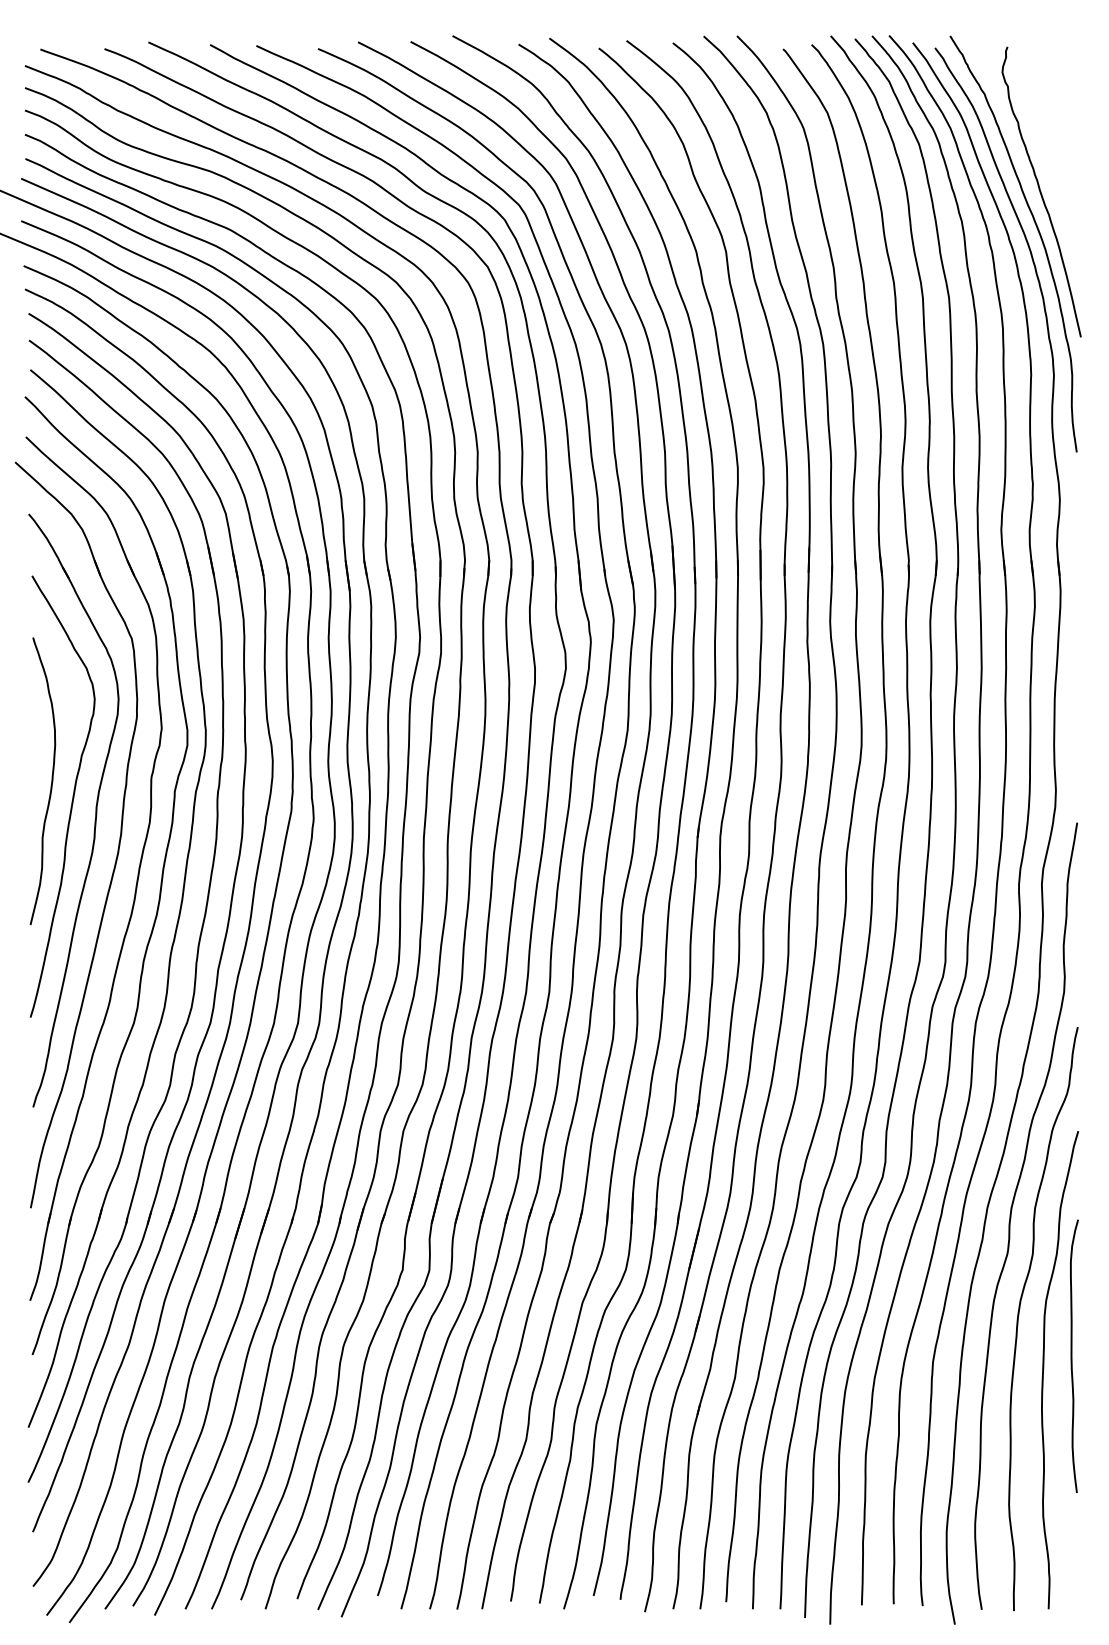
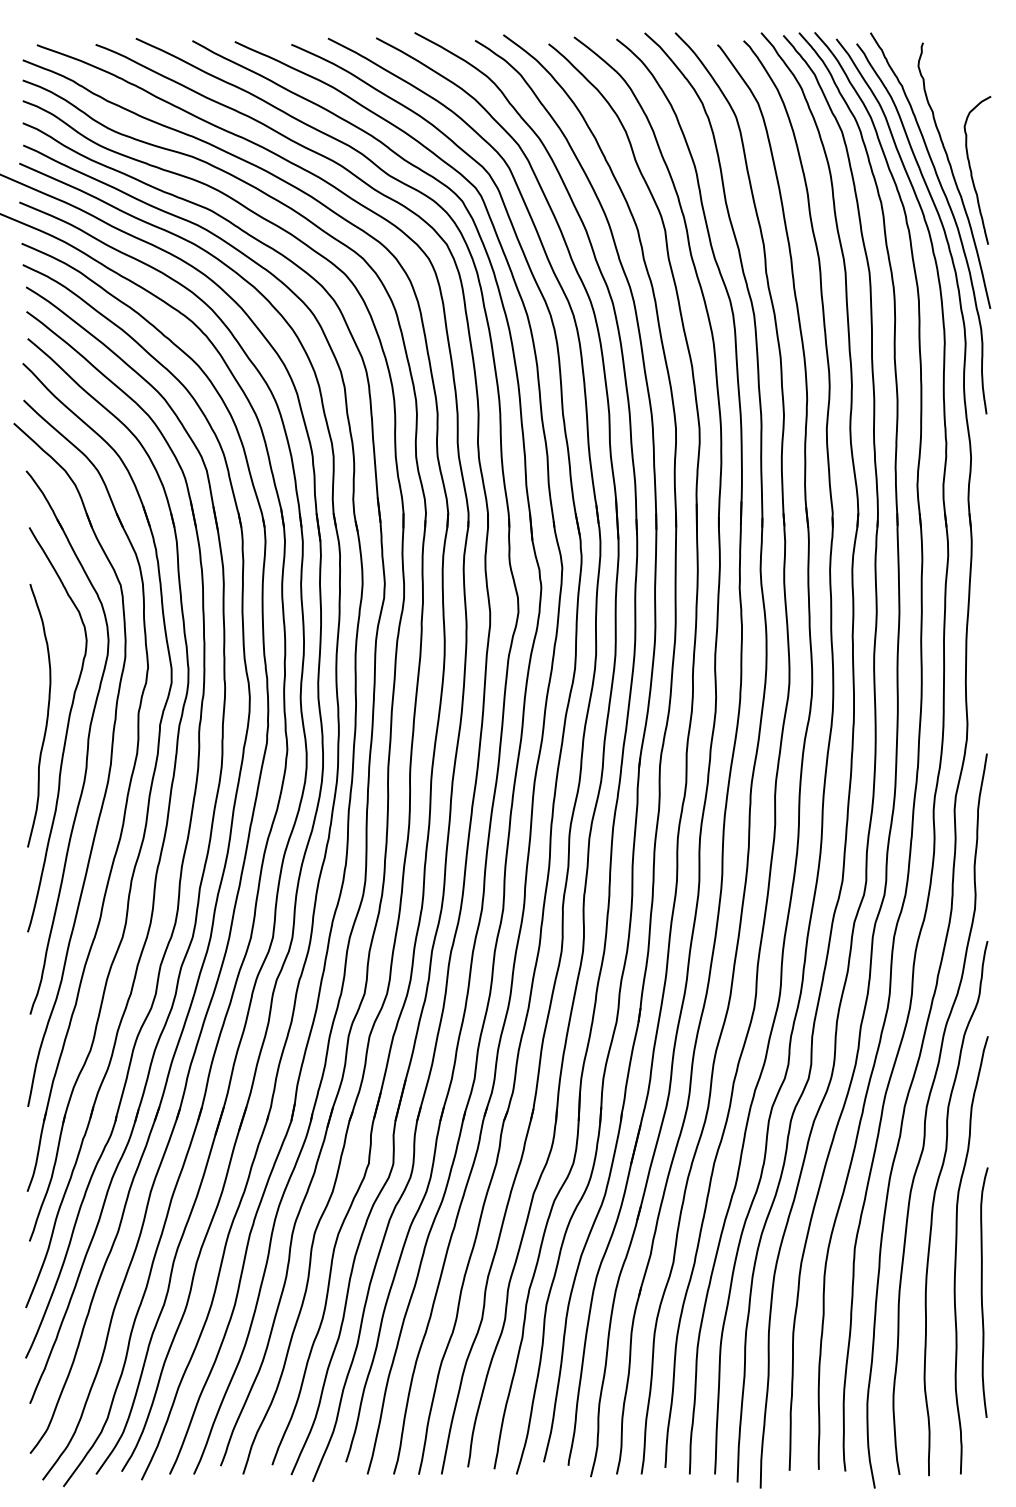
curve: (1061, 188) -> (972, 172), added
curve: (1072, 1356) -> (982, 1292), moved

